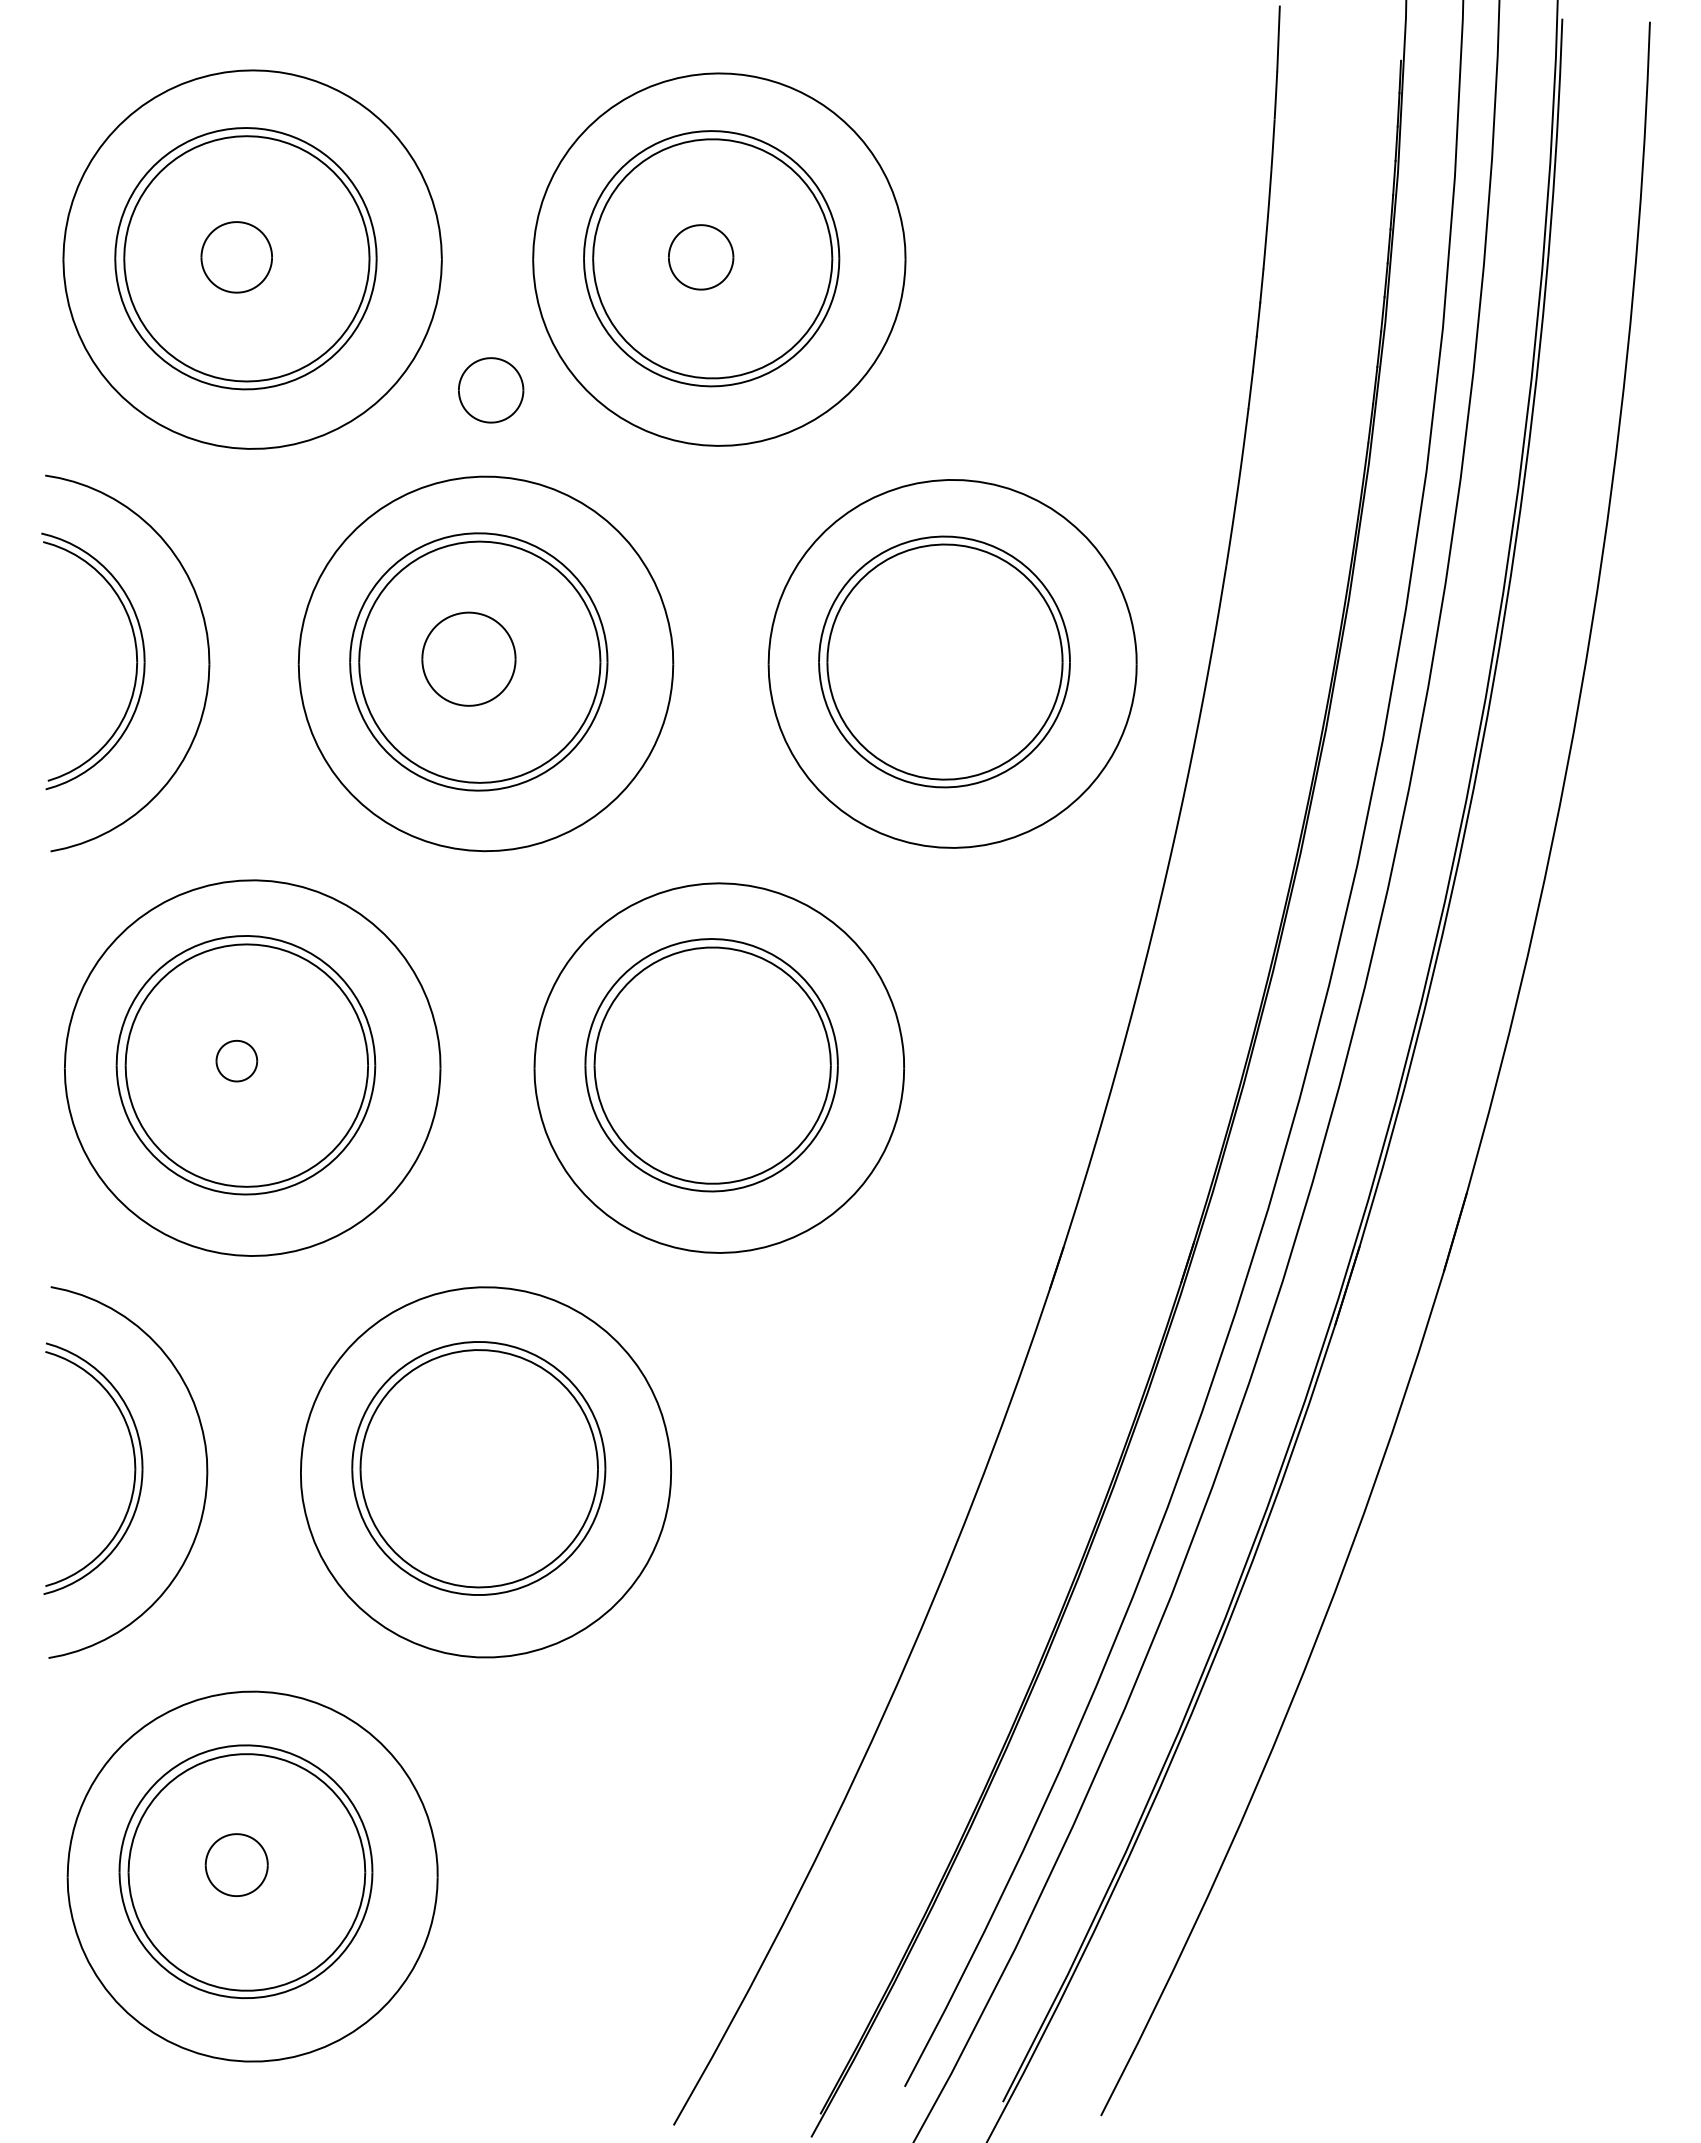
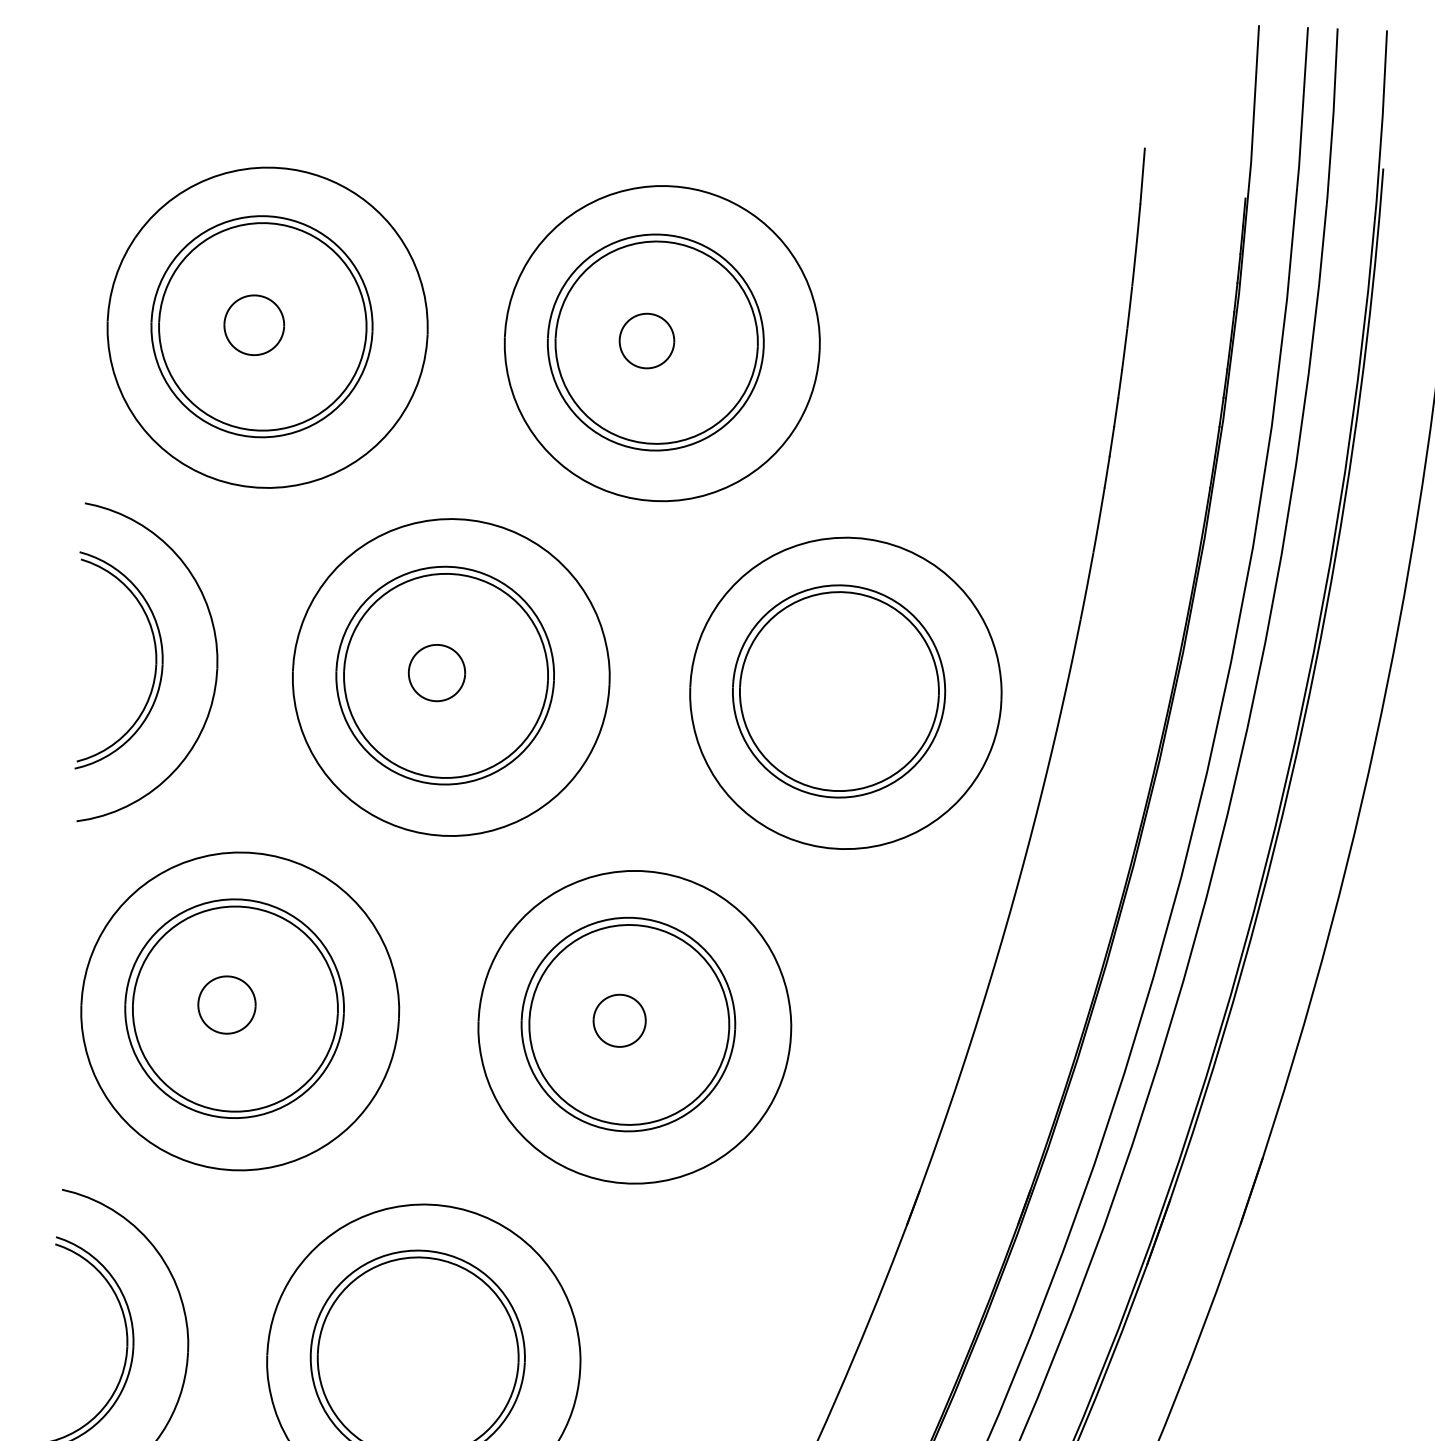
part: (491, 390) -> (465, 446), removed
part: (468, 659) -> (436, 673), size x0.71
part: (236, 1060) -> (226, 1004), size x1.67
part: (700, 1060) -> (619, 1020), added

